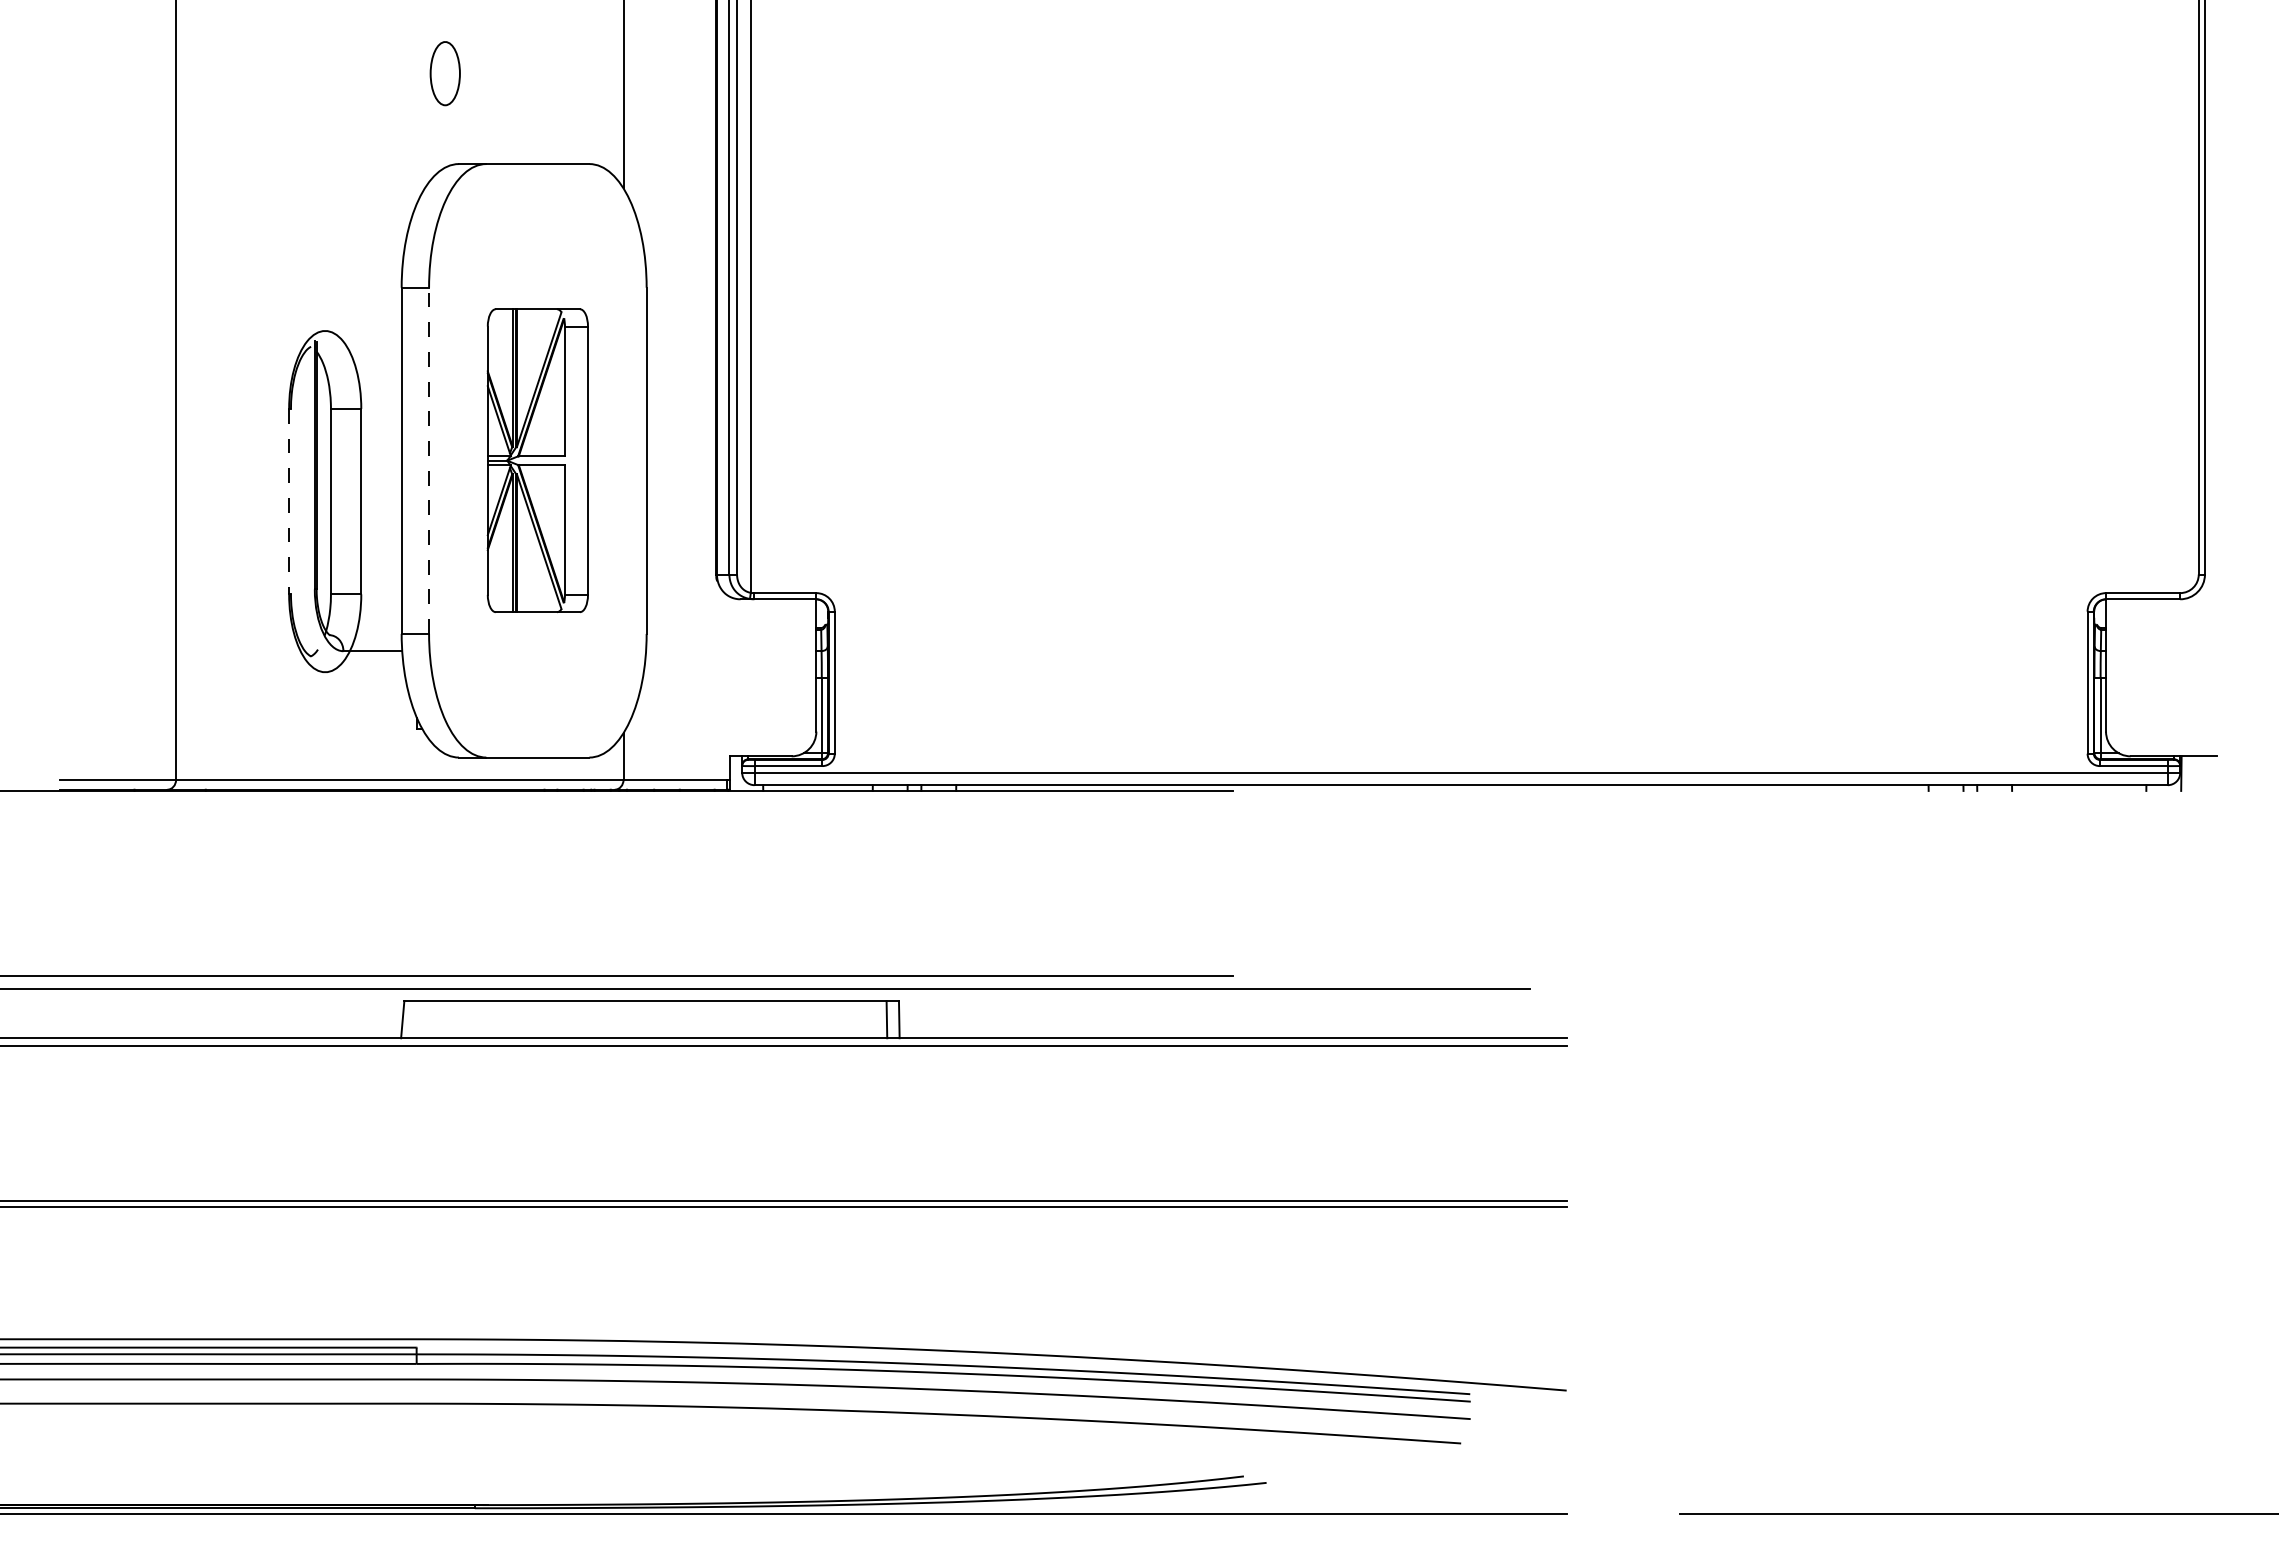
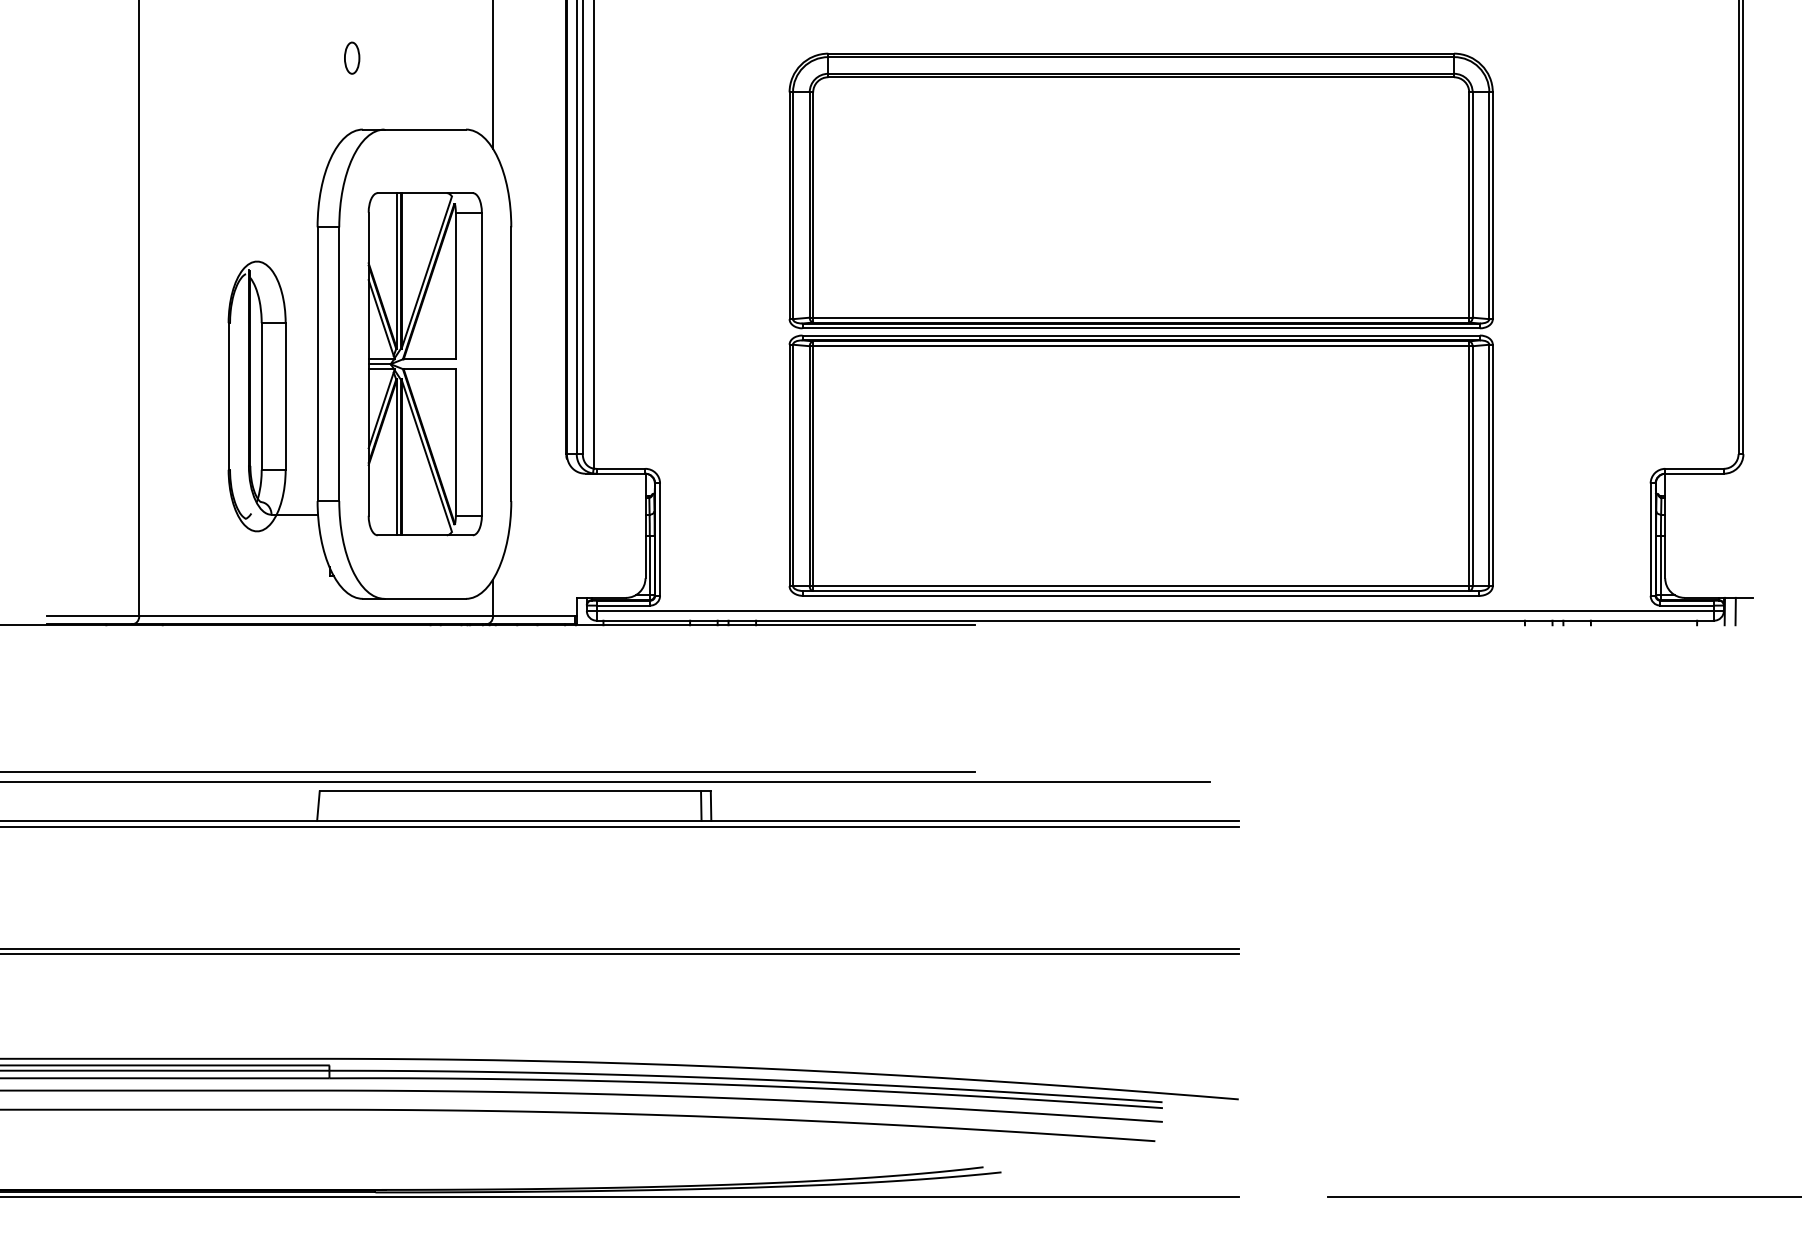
part: (445, 73) -> (352, 57), size x0.62
part: (1442, 410) -> (1140, 324), added
line: (429, 460) -> (339, 363), dashed -> solid
part: (537, 460) -> (424, 363), size x1.43
line: (289, 501) -> (228, 396), dashed -> solid
line: (2194, 773) -> (1735, 611), added

